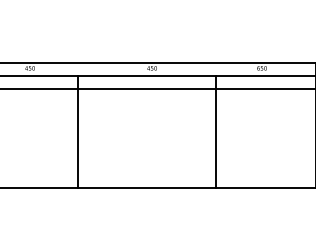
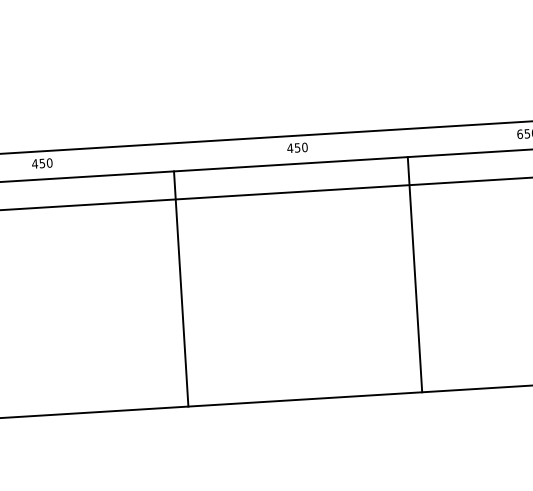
line: (77, 131) -> (180, 287), moved
line: (216, 131) -> (415, 273), moved

